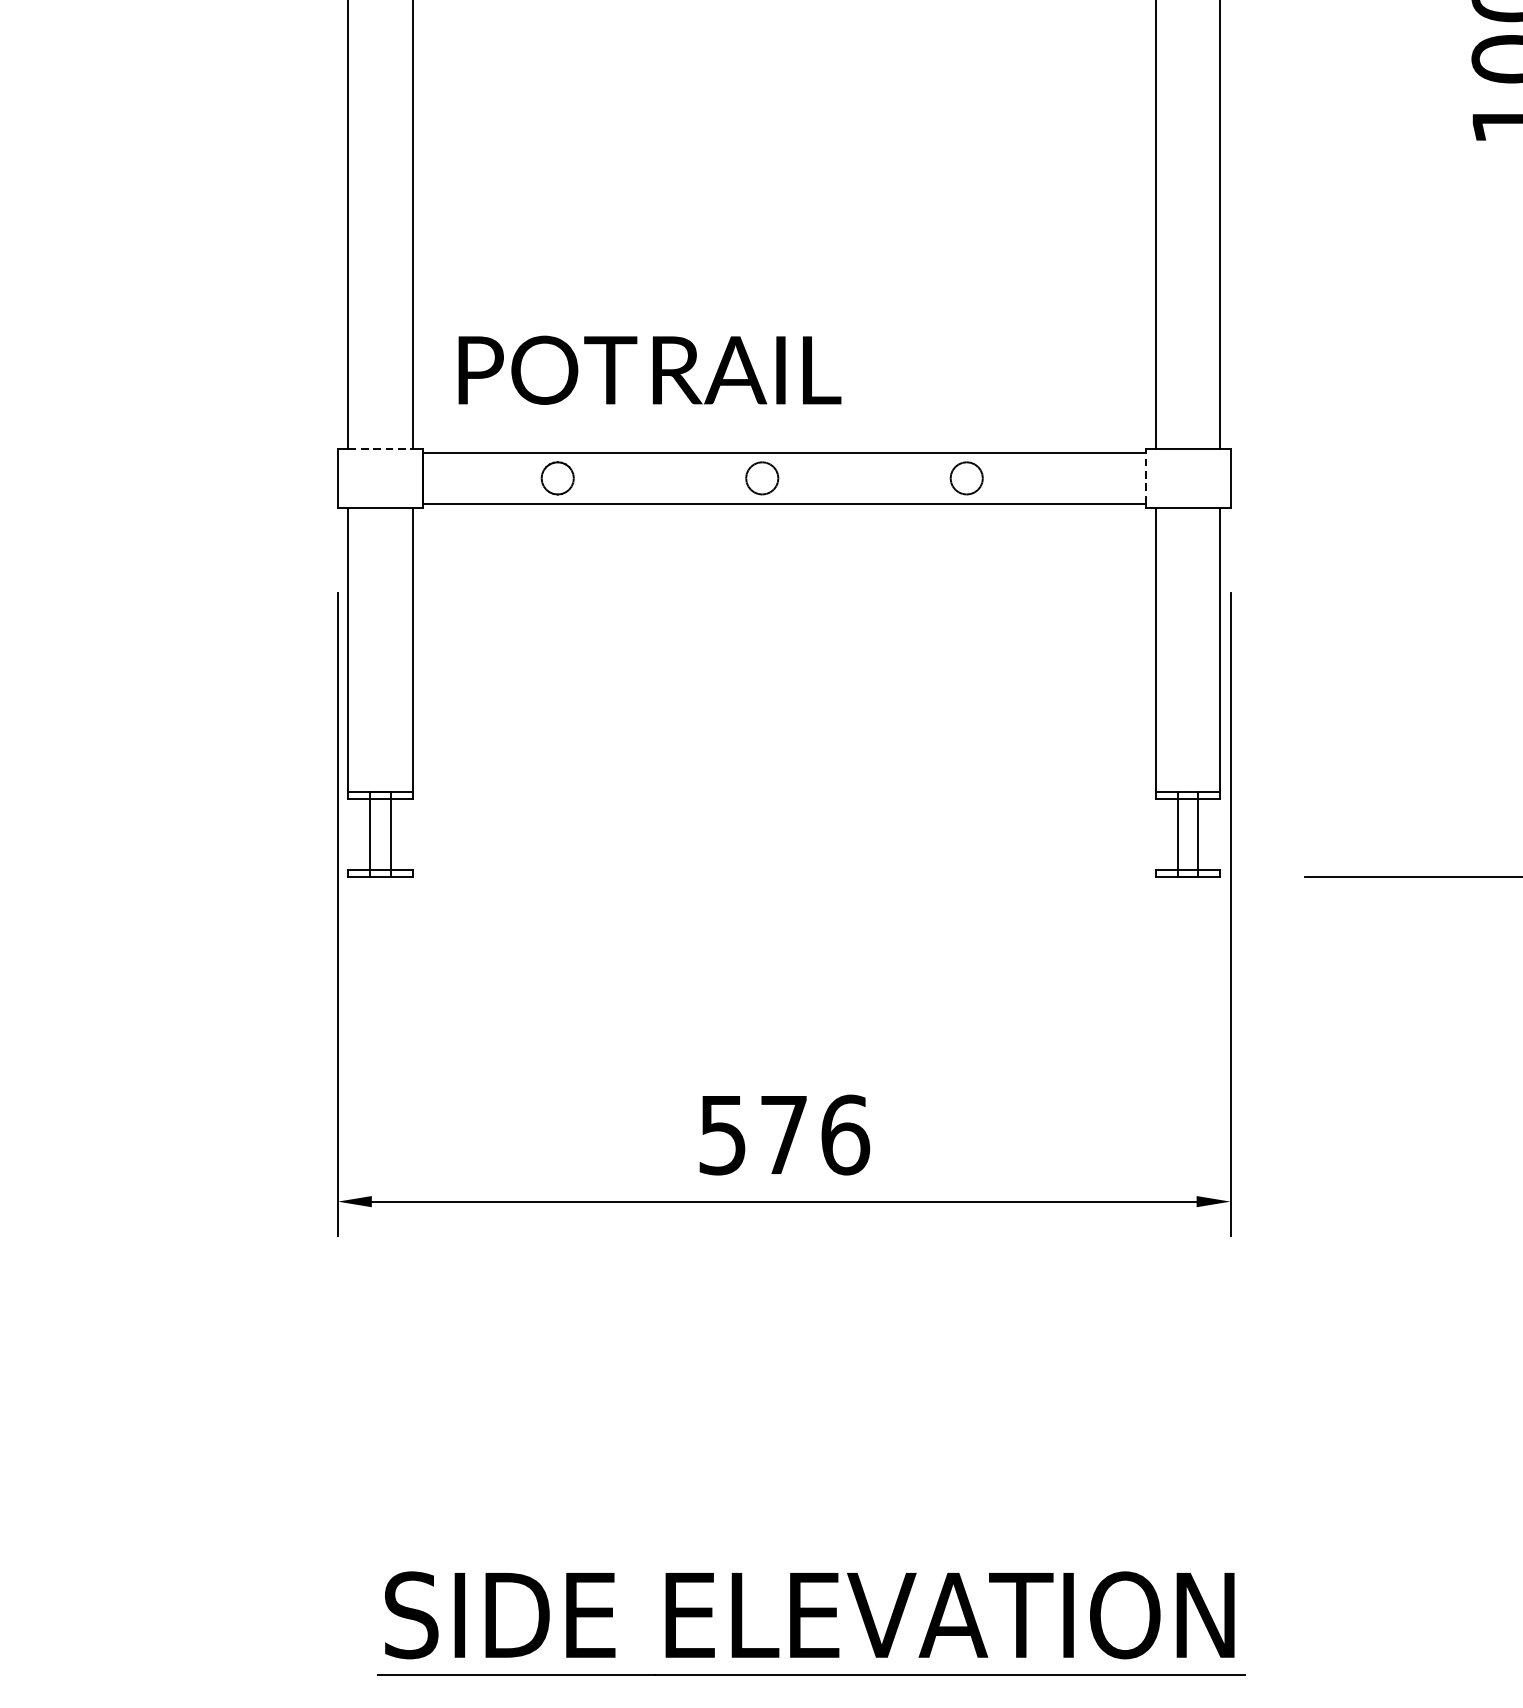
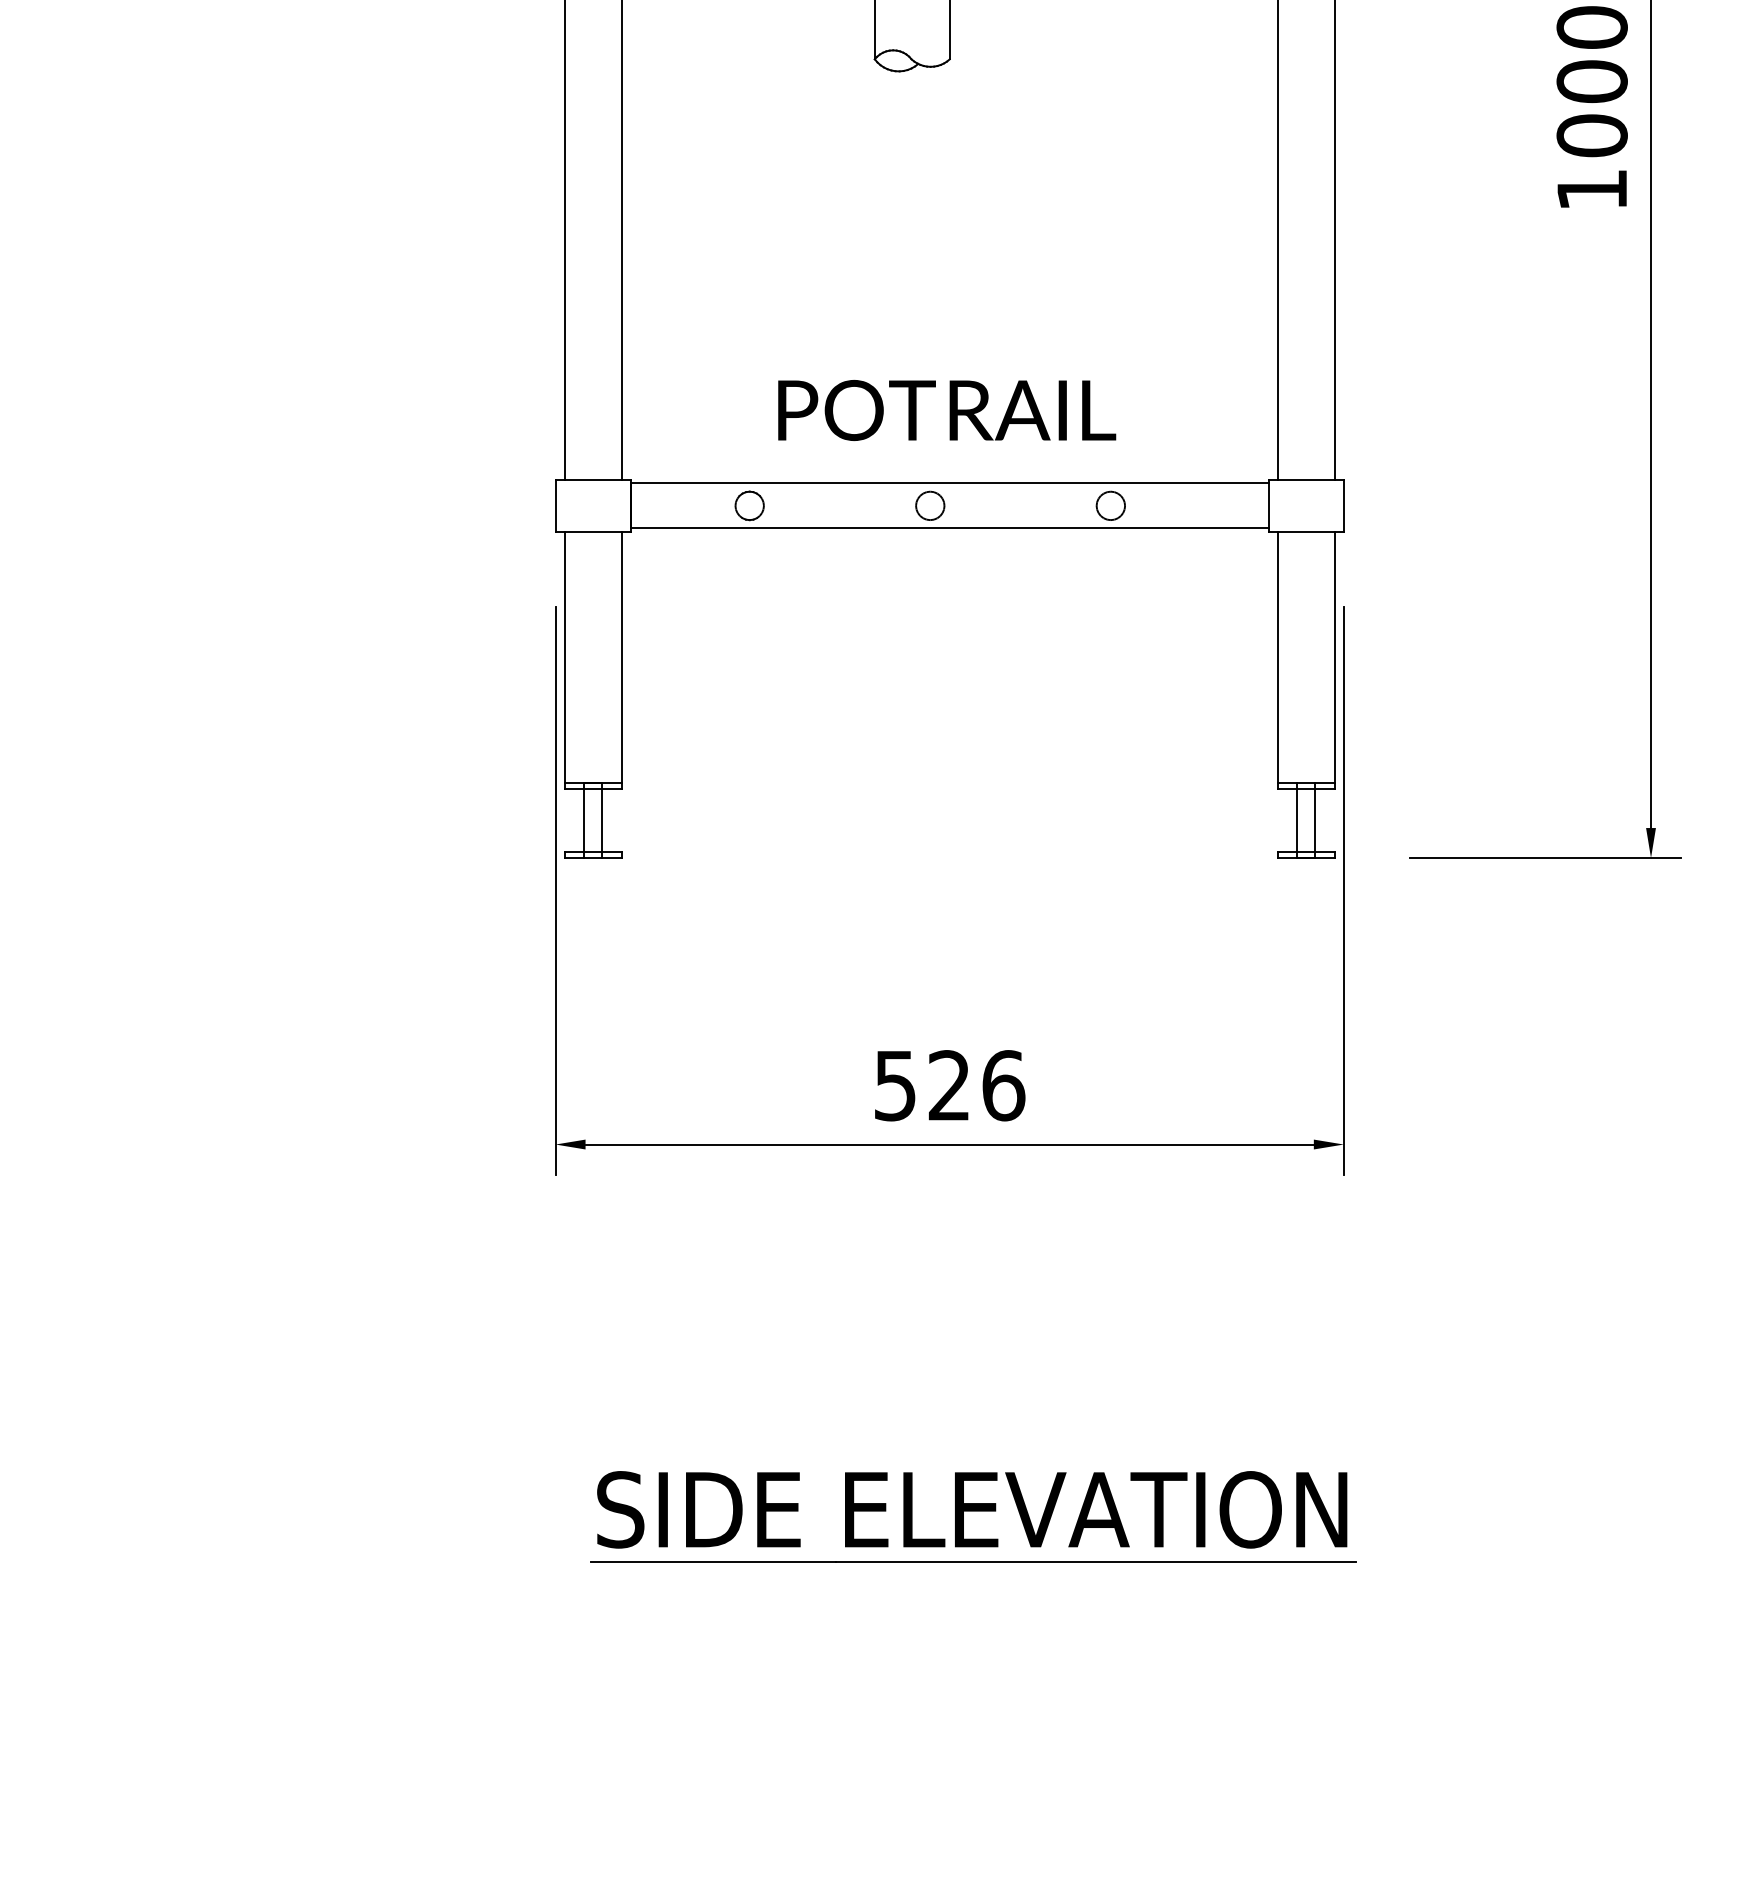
text: (650, 370) -> (947, 410), moved
line: (380, 448) -> (593, 479), dashed -> solid
line: (1145, 477) -> (1268, 505), dashed -> solid
text: (782, 1134) -> (948, 1085), 576 -> 526

